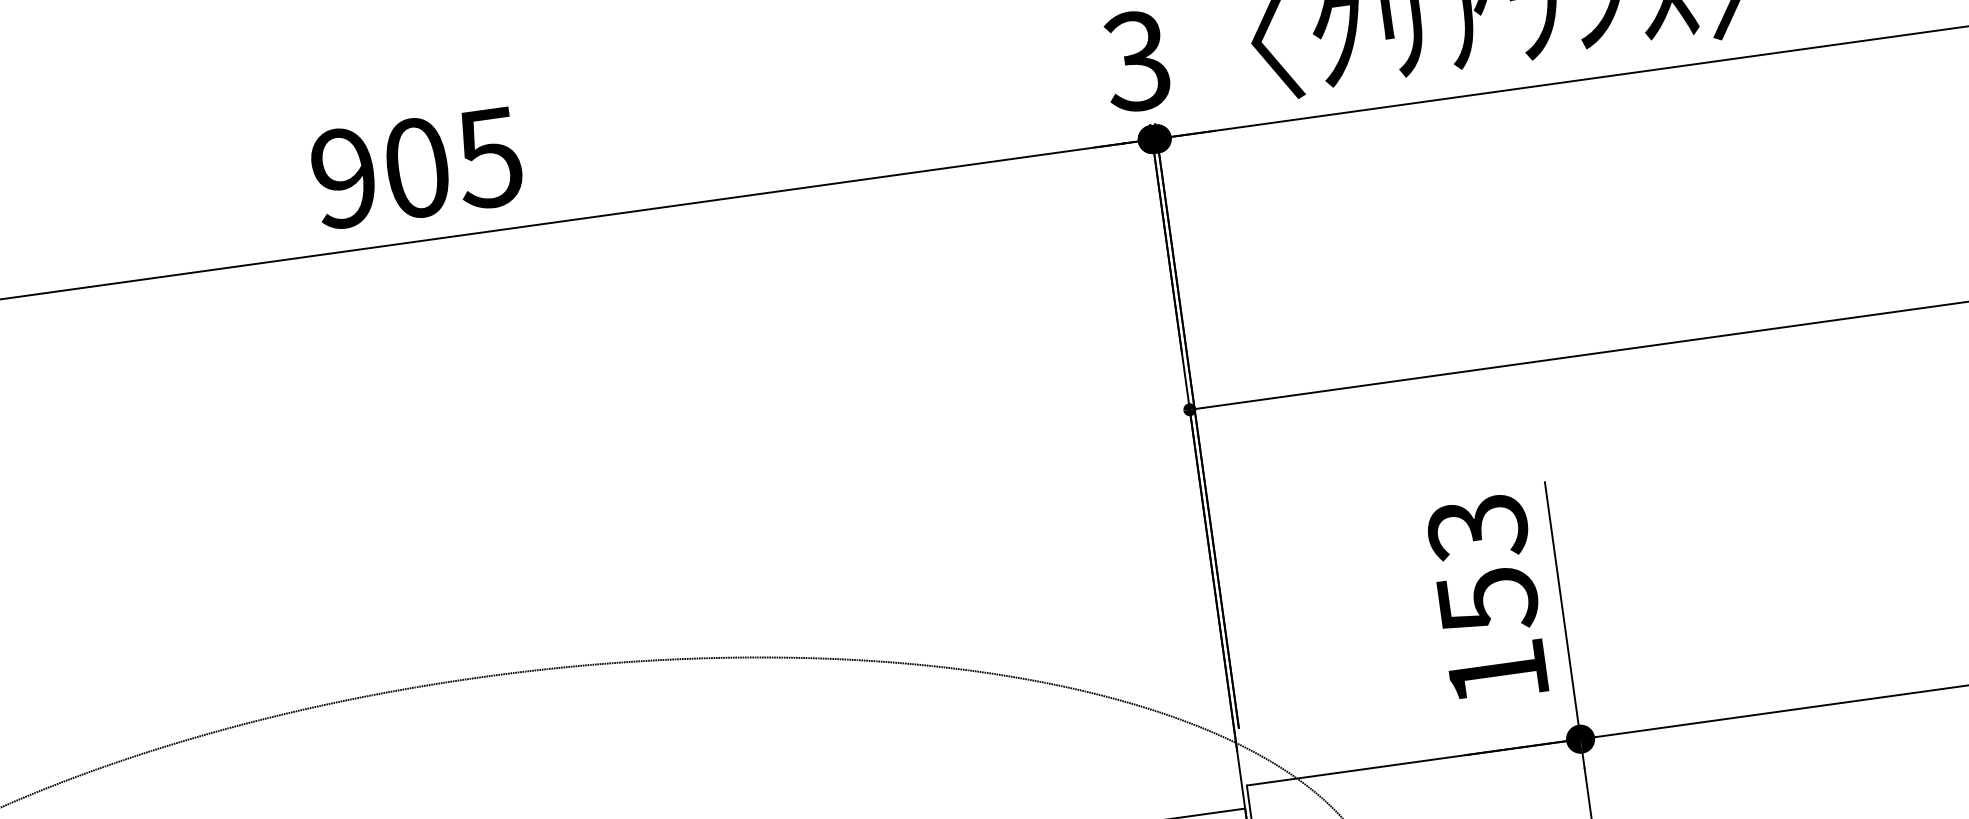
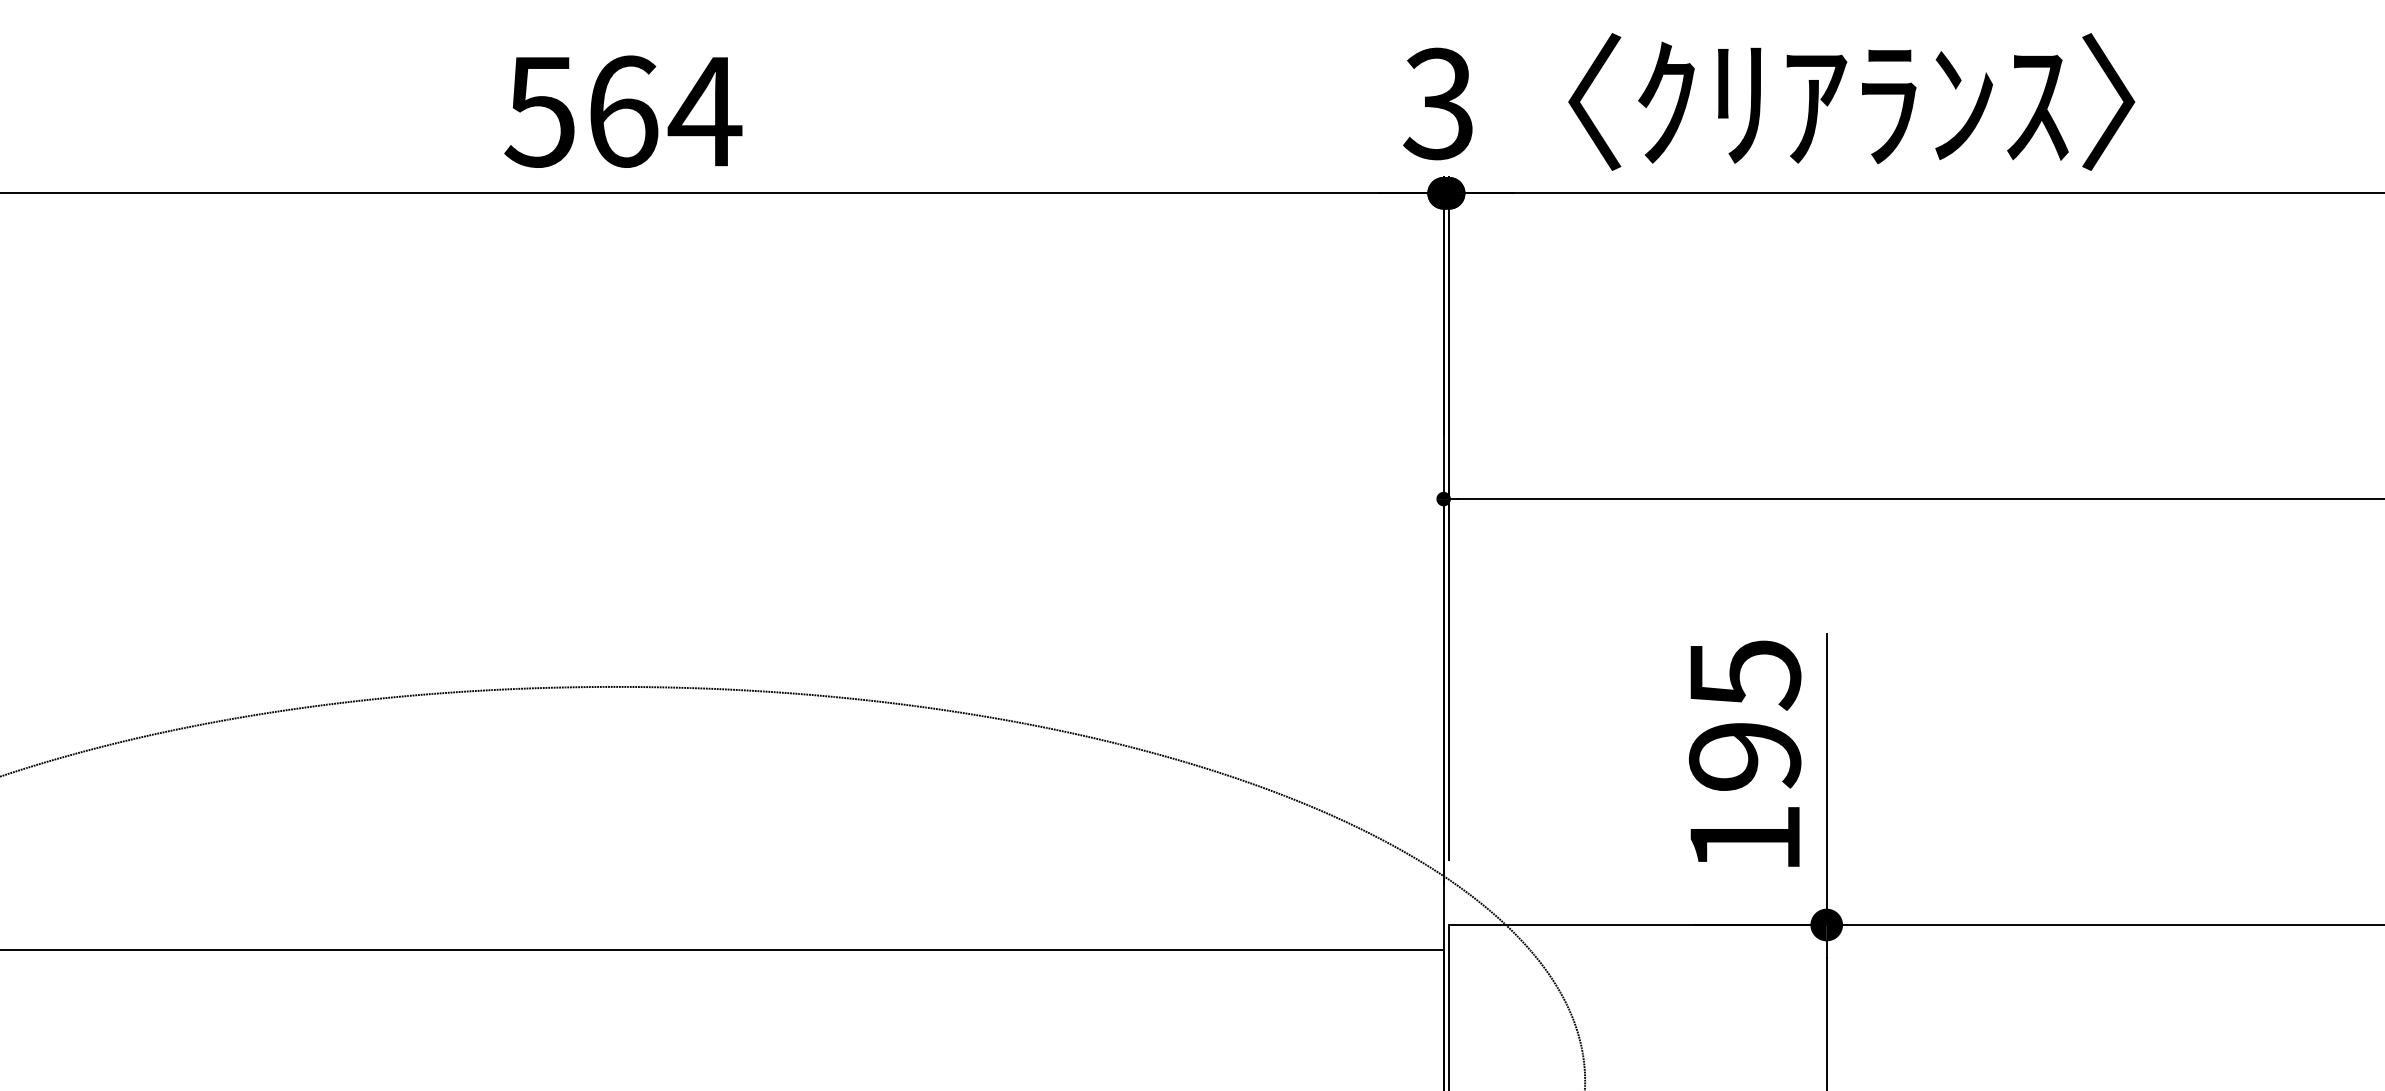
text: (417, 167) -> (623, 111), 905 -> 564
text: (1482, 565) -> (1744, 716), 153 -> 195

